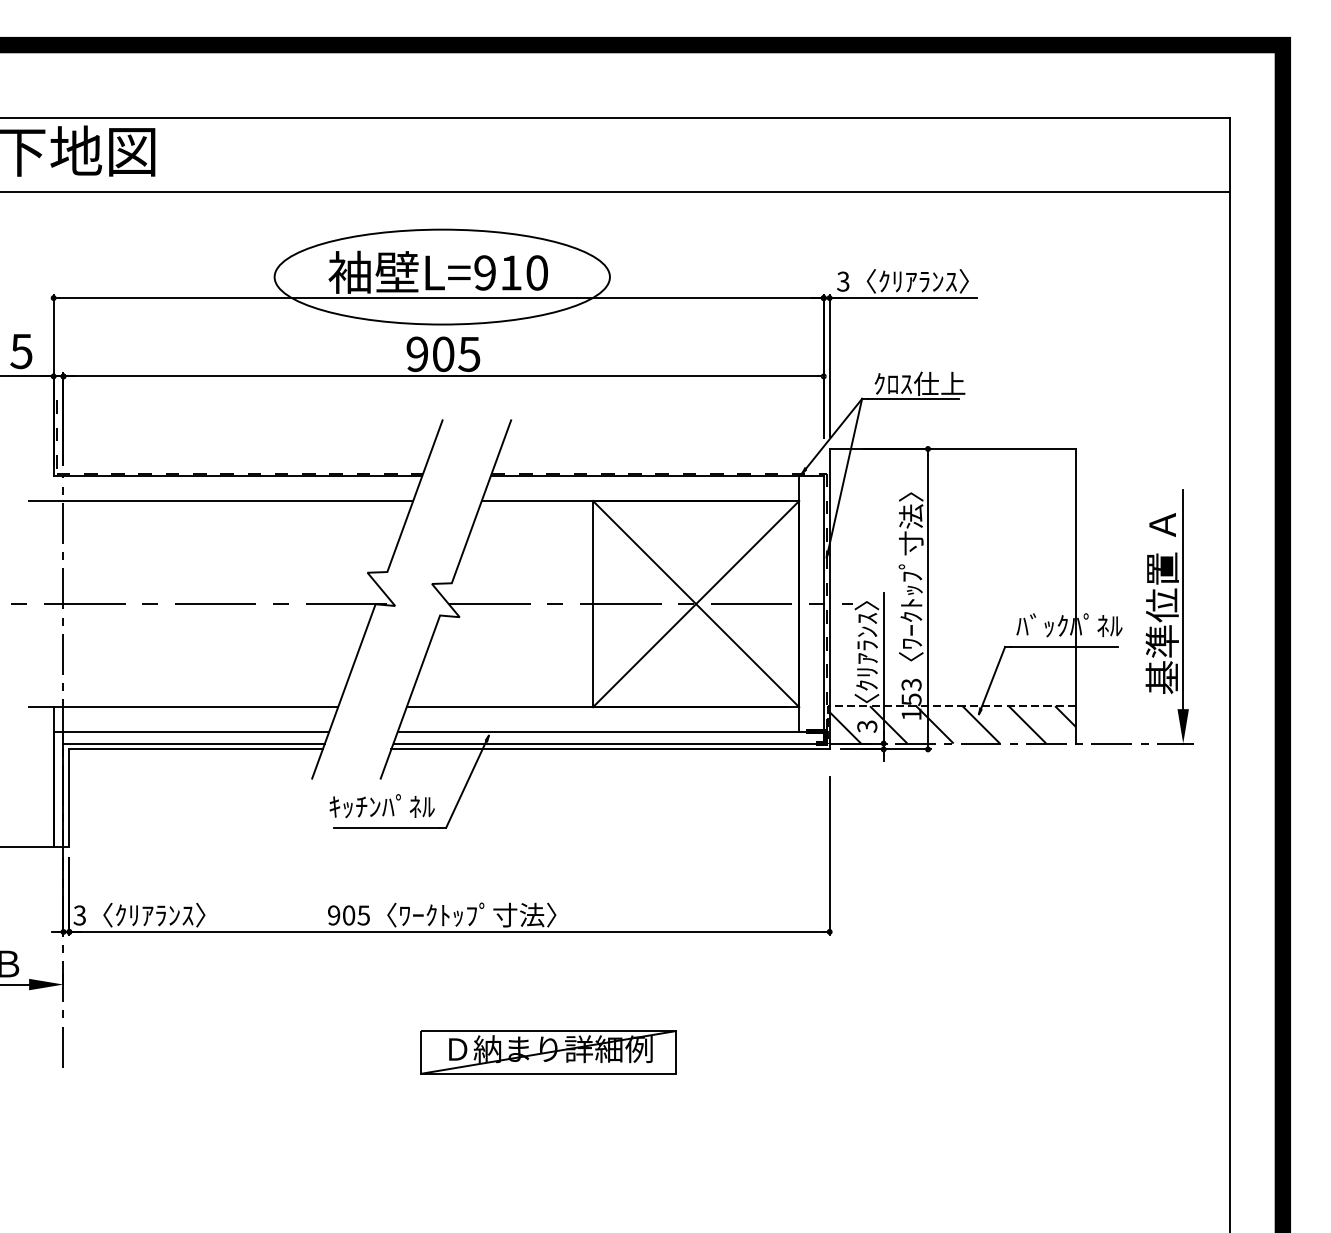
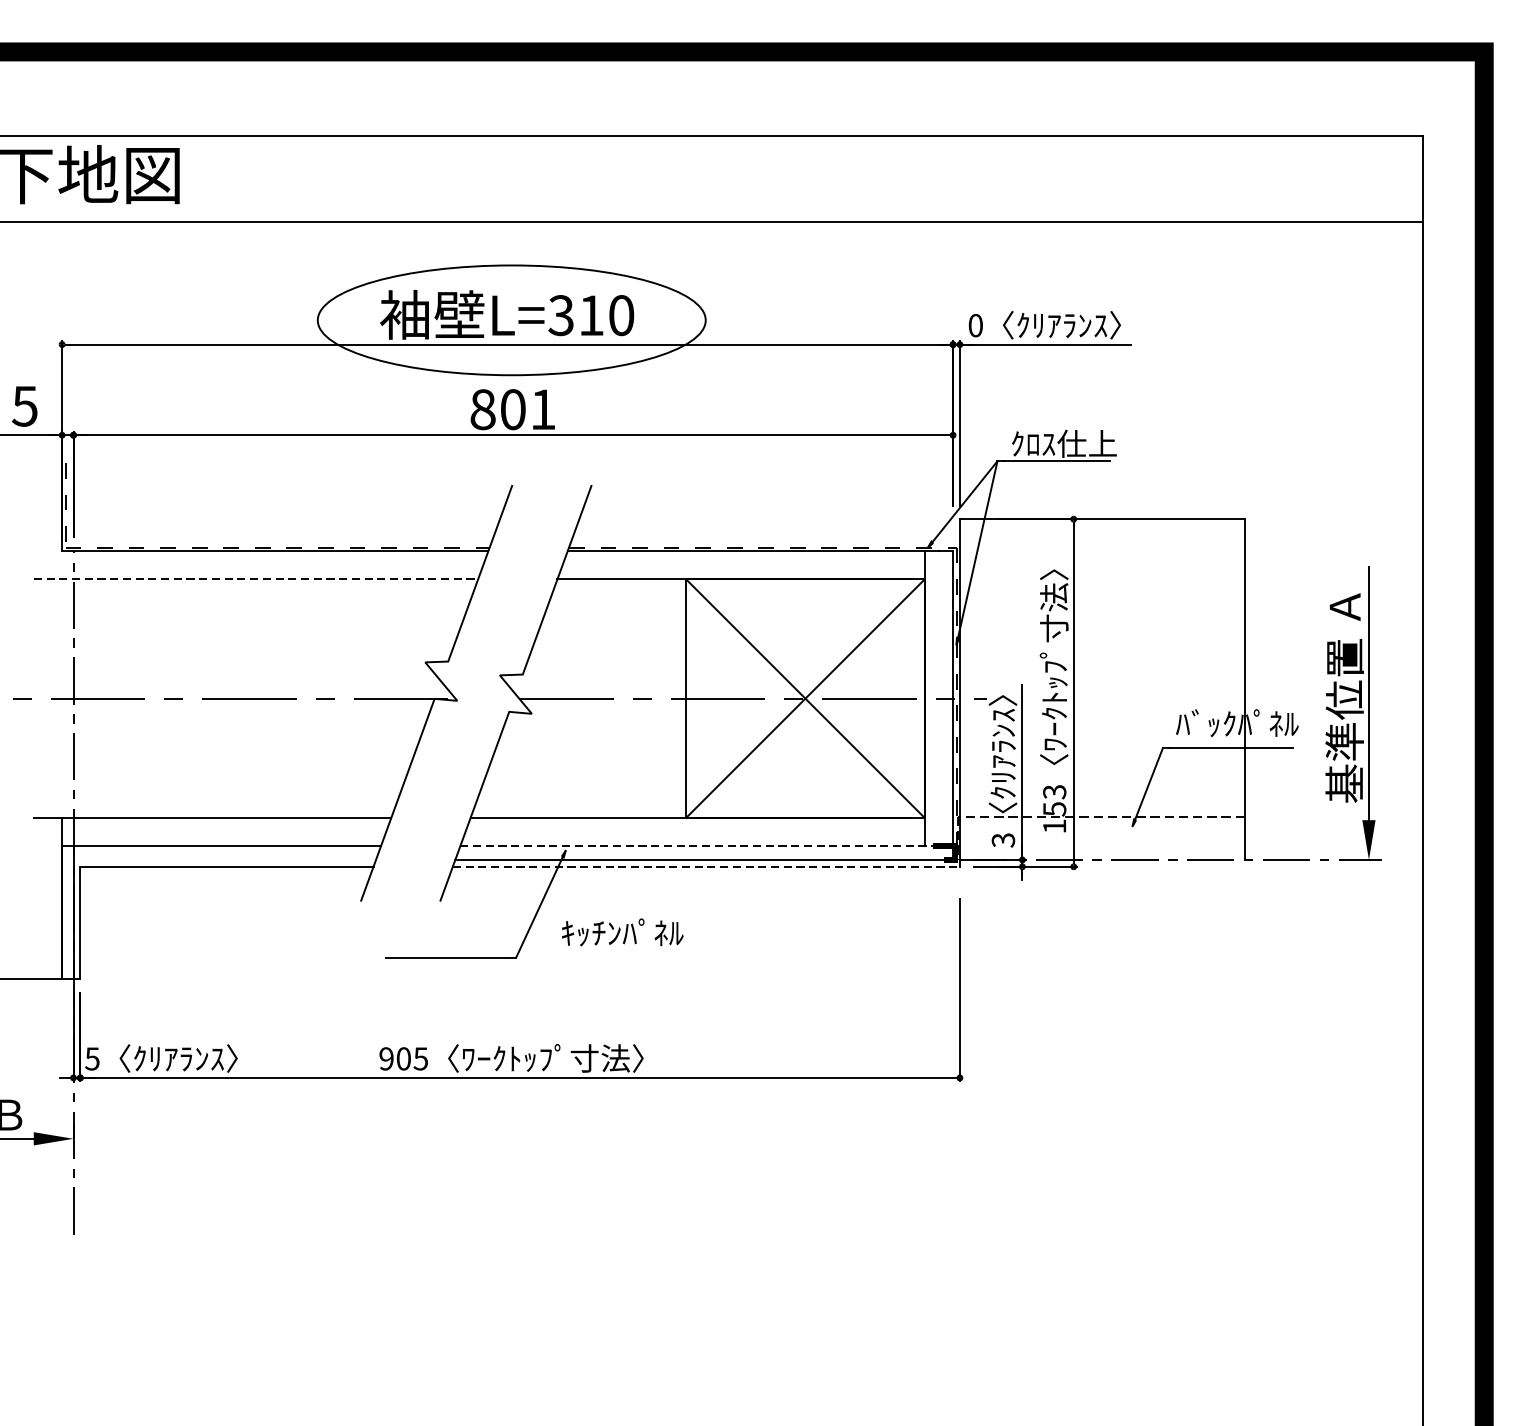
text: (484, 272) -> (560, 315), L=910 -> L=310
text: (843, 281) -> (975, 325), 3 -> 0
text: (443, 354) -> (513, 409), 905 -> 801
line: (221, 501) -> (256, 579), solid -> dashed
hatch: (952, 724) -> (1102, 837), removed
line: (610, 731) -> (706, 846), solid -> dashed
line: (193, 743) -> (223, 859), removed
line: (611, 749) -> (707, 866), solid -> dashed
text: (381, 806) -> (621, 932), moved
text: (79, 914) -> (92, 1057), 3 -> 5
part: (548, 1052) -> (634, 1217), removed

